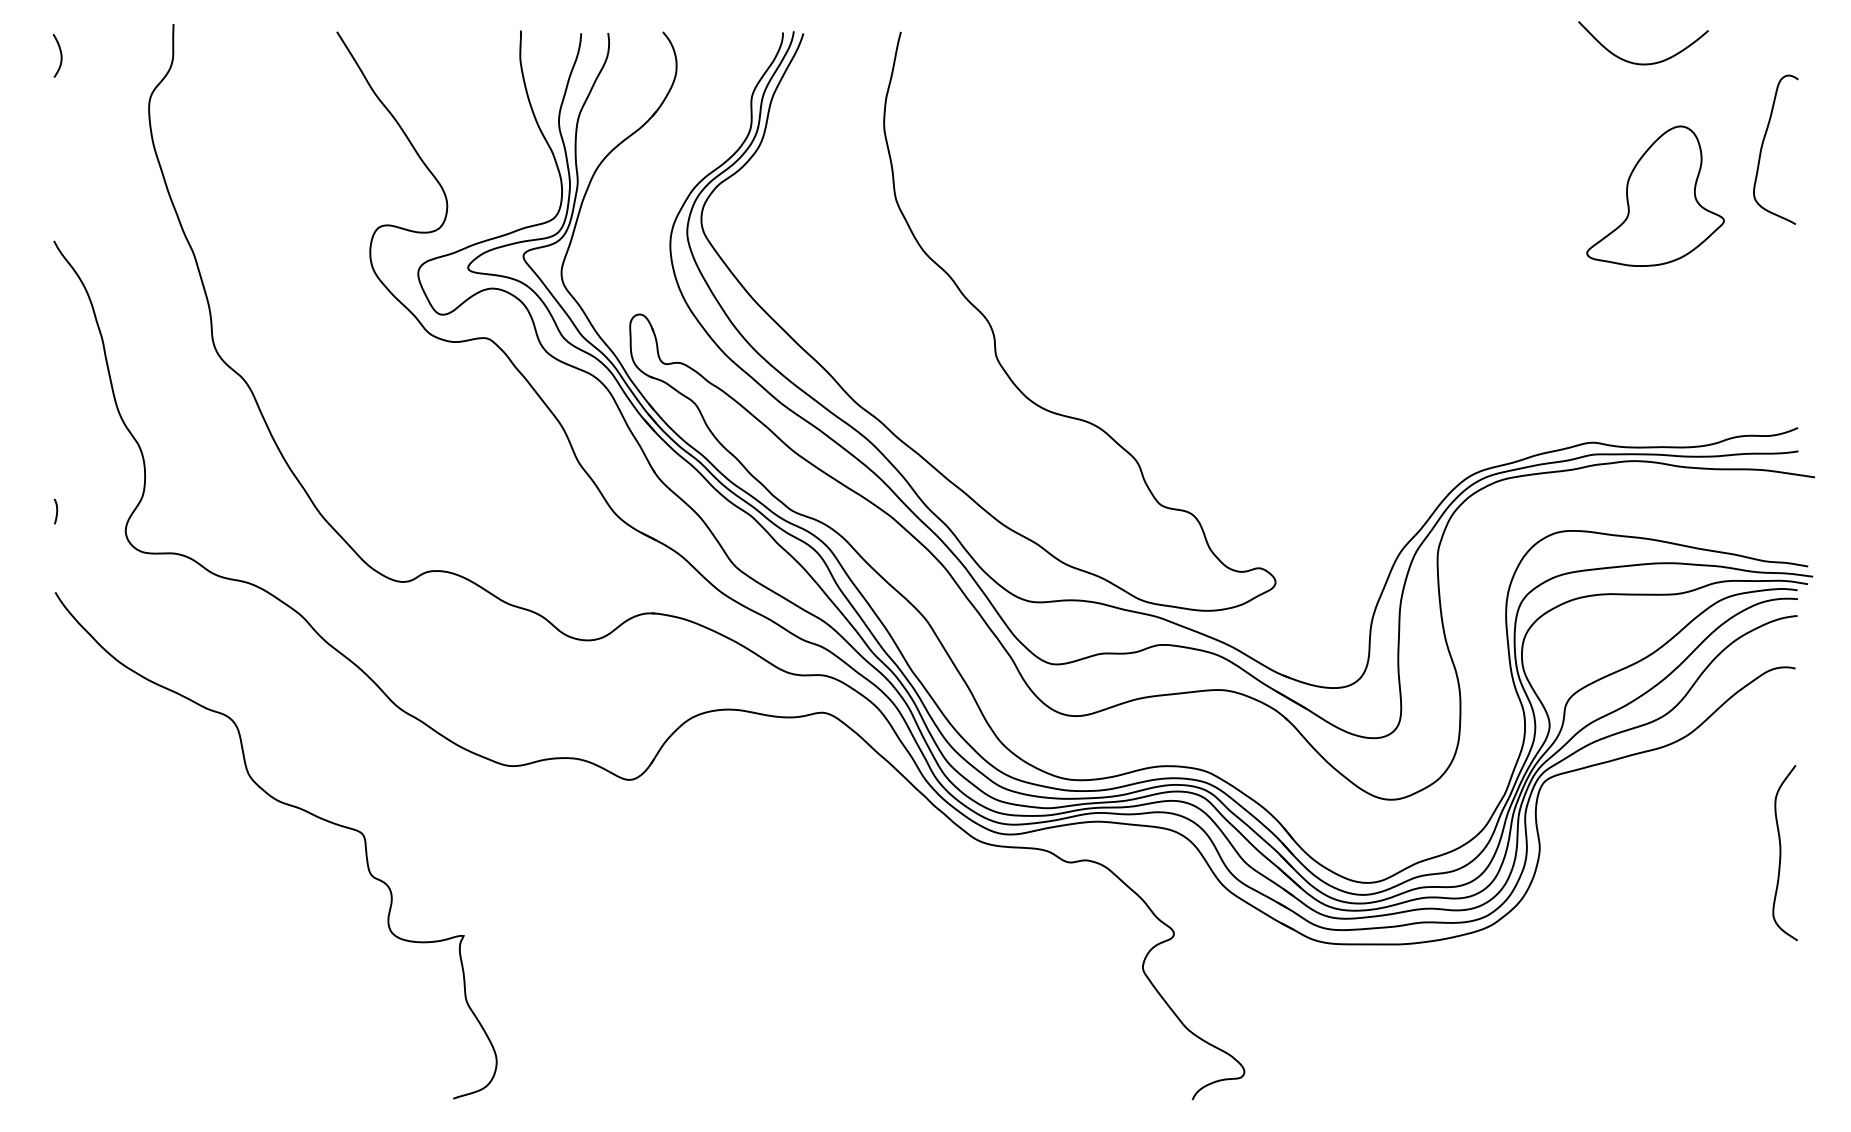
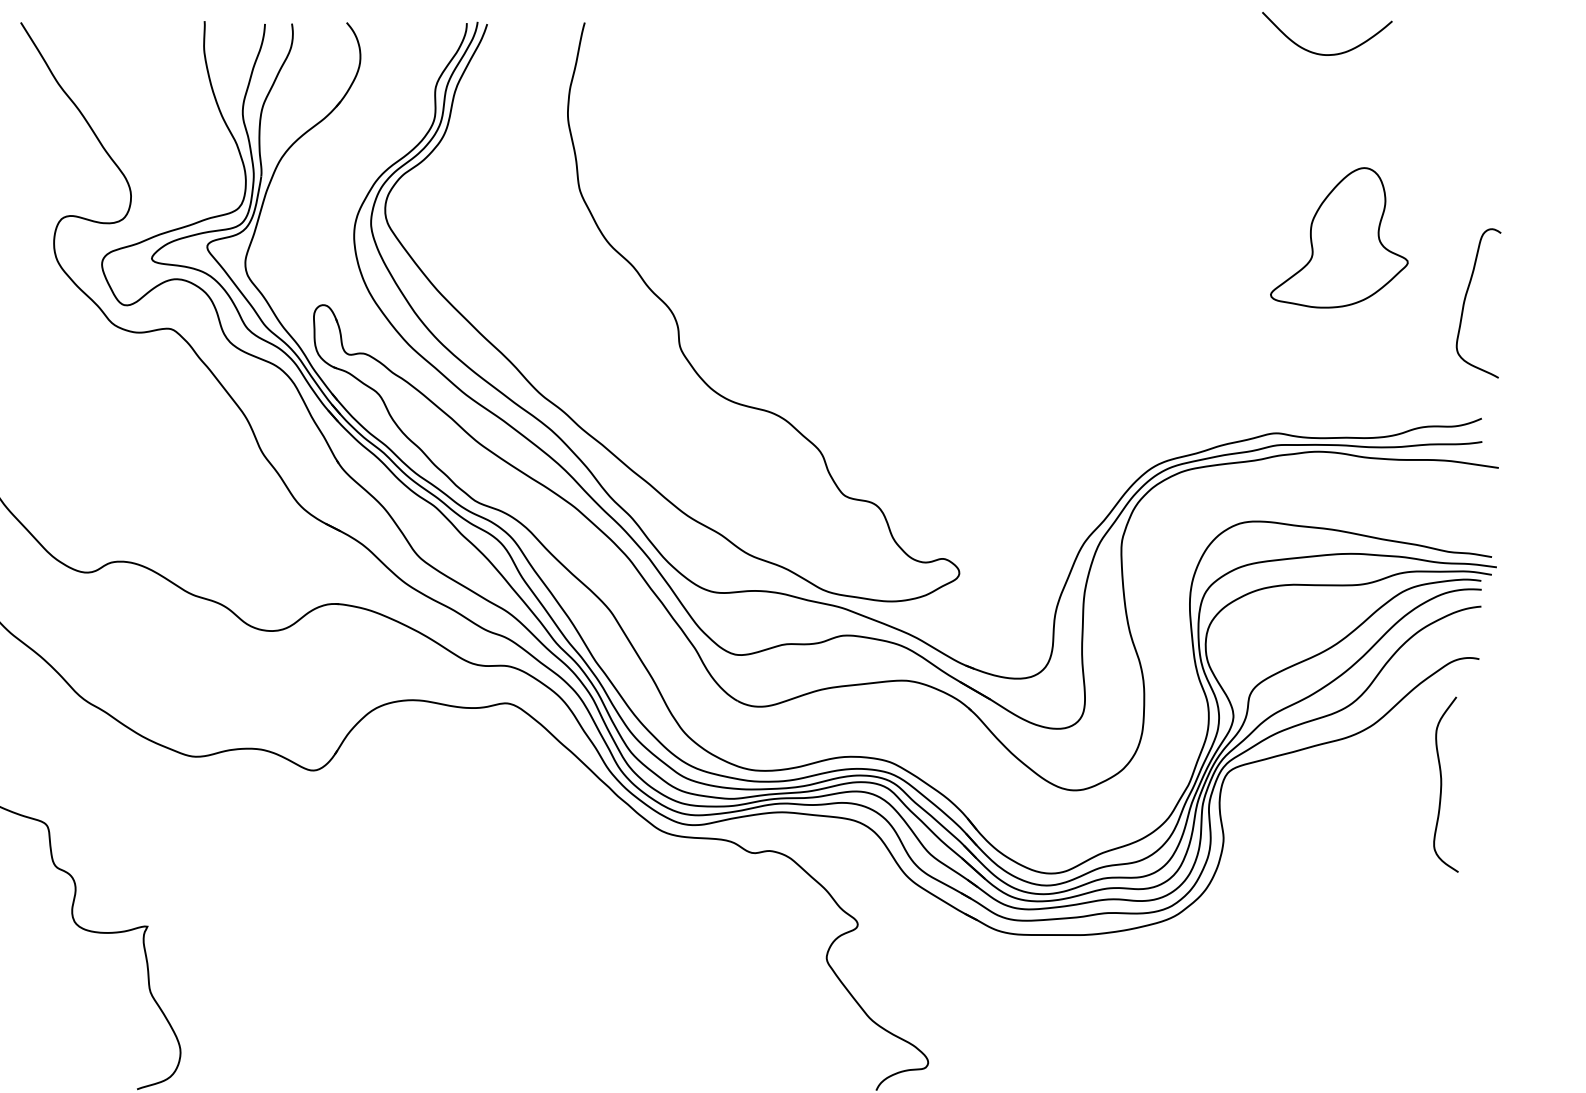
curve: (1763, 144) -> (1466, 298), moved
part: (1655, 195) -> (1339, 237), moved
curve: (1781, 853) -> (1442, 785), moved

